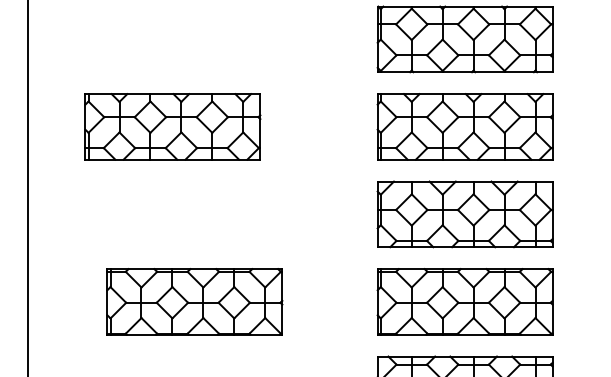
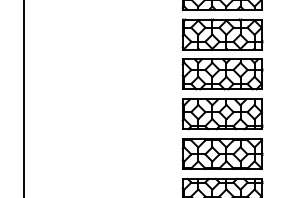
part: (172, 127) -> (89, 74), removed
part: (194, 300) -> (99, 153), removed

